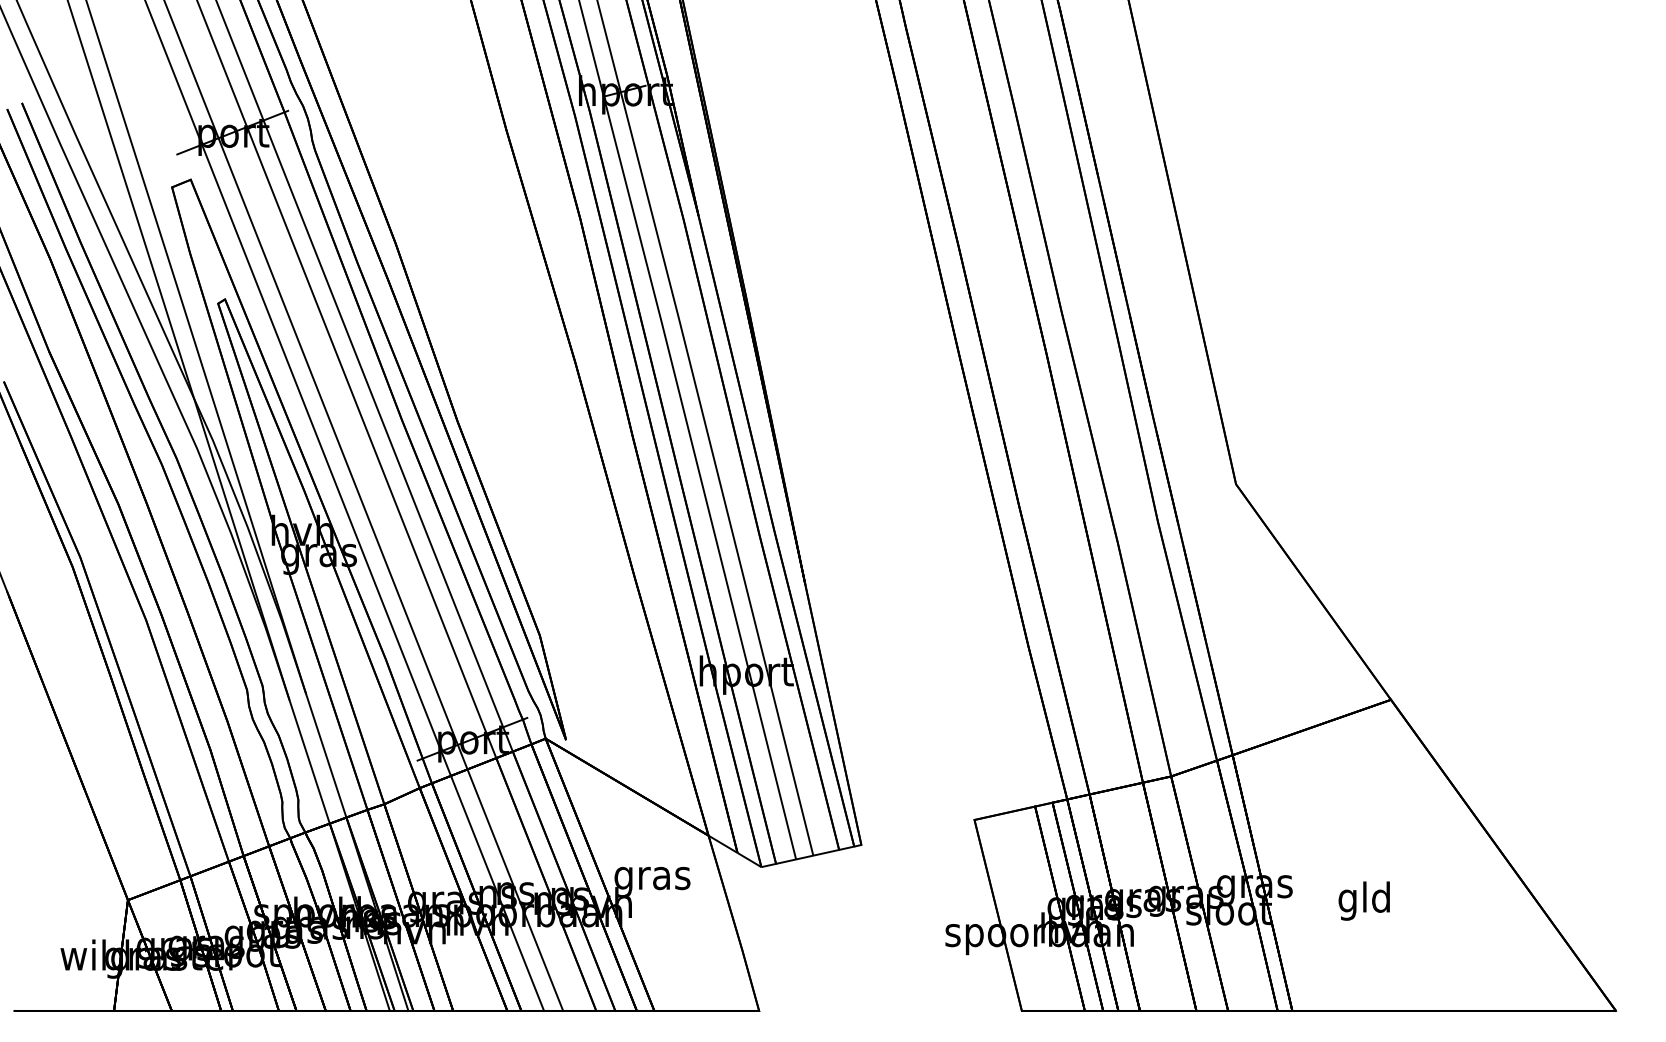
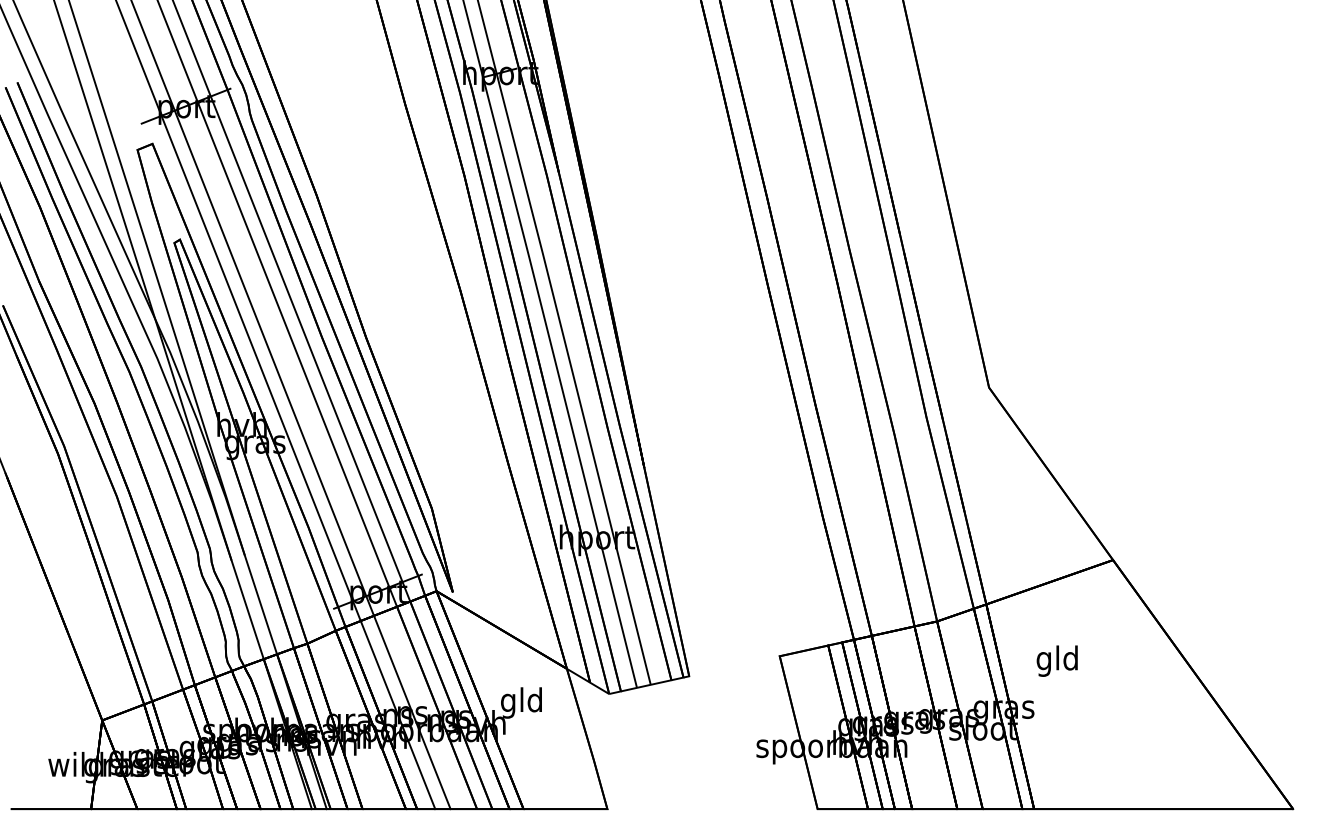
text: (652, 878) -> (522, 703), gras -> gld
text: (1363, 900) -> (1056, 660), moved

